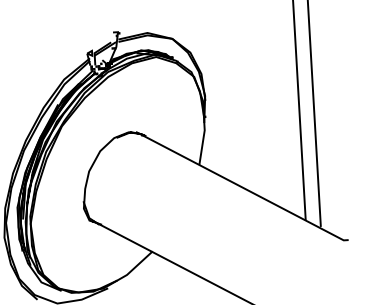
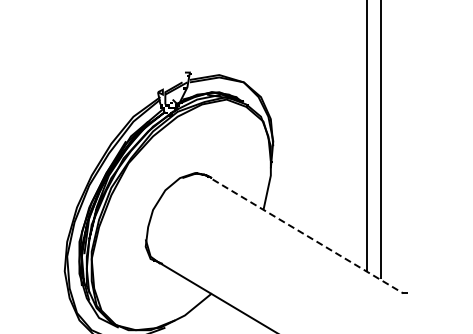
line: (241, 187) -> (304, 234), solid -> dashed

